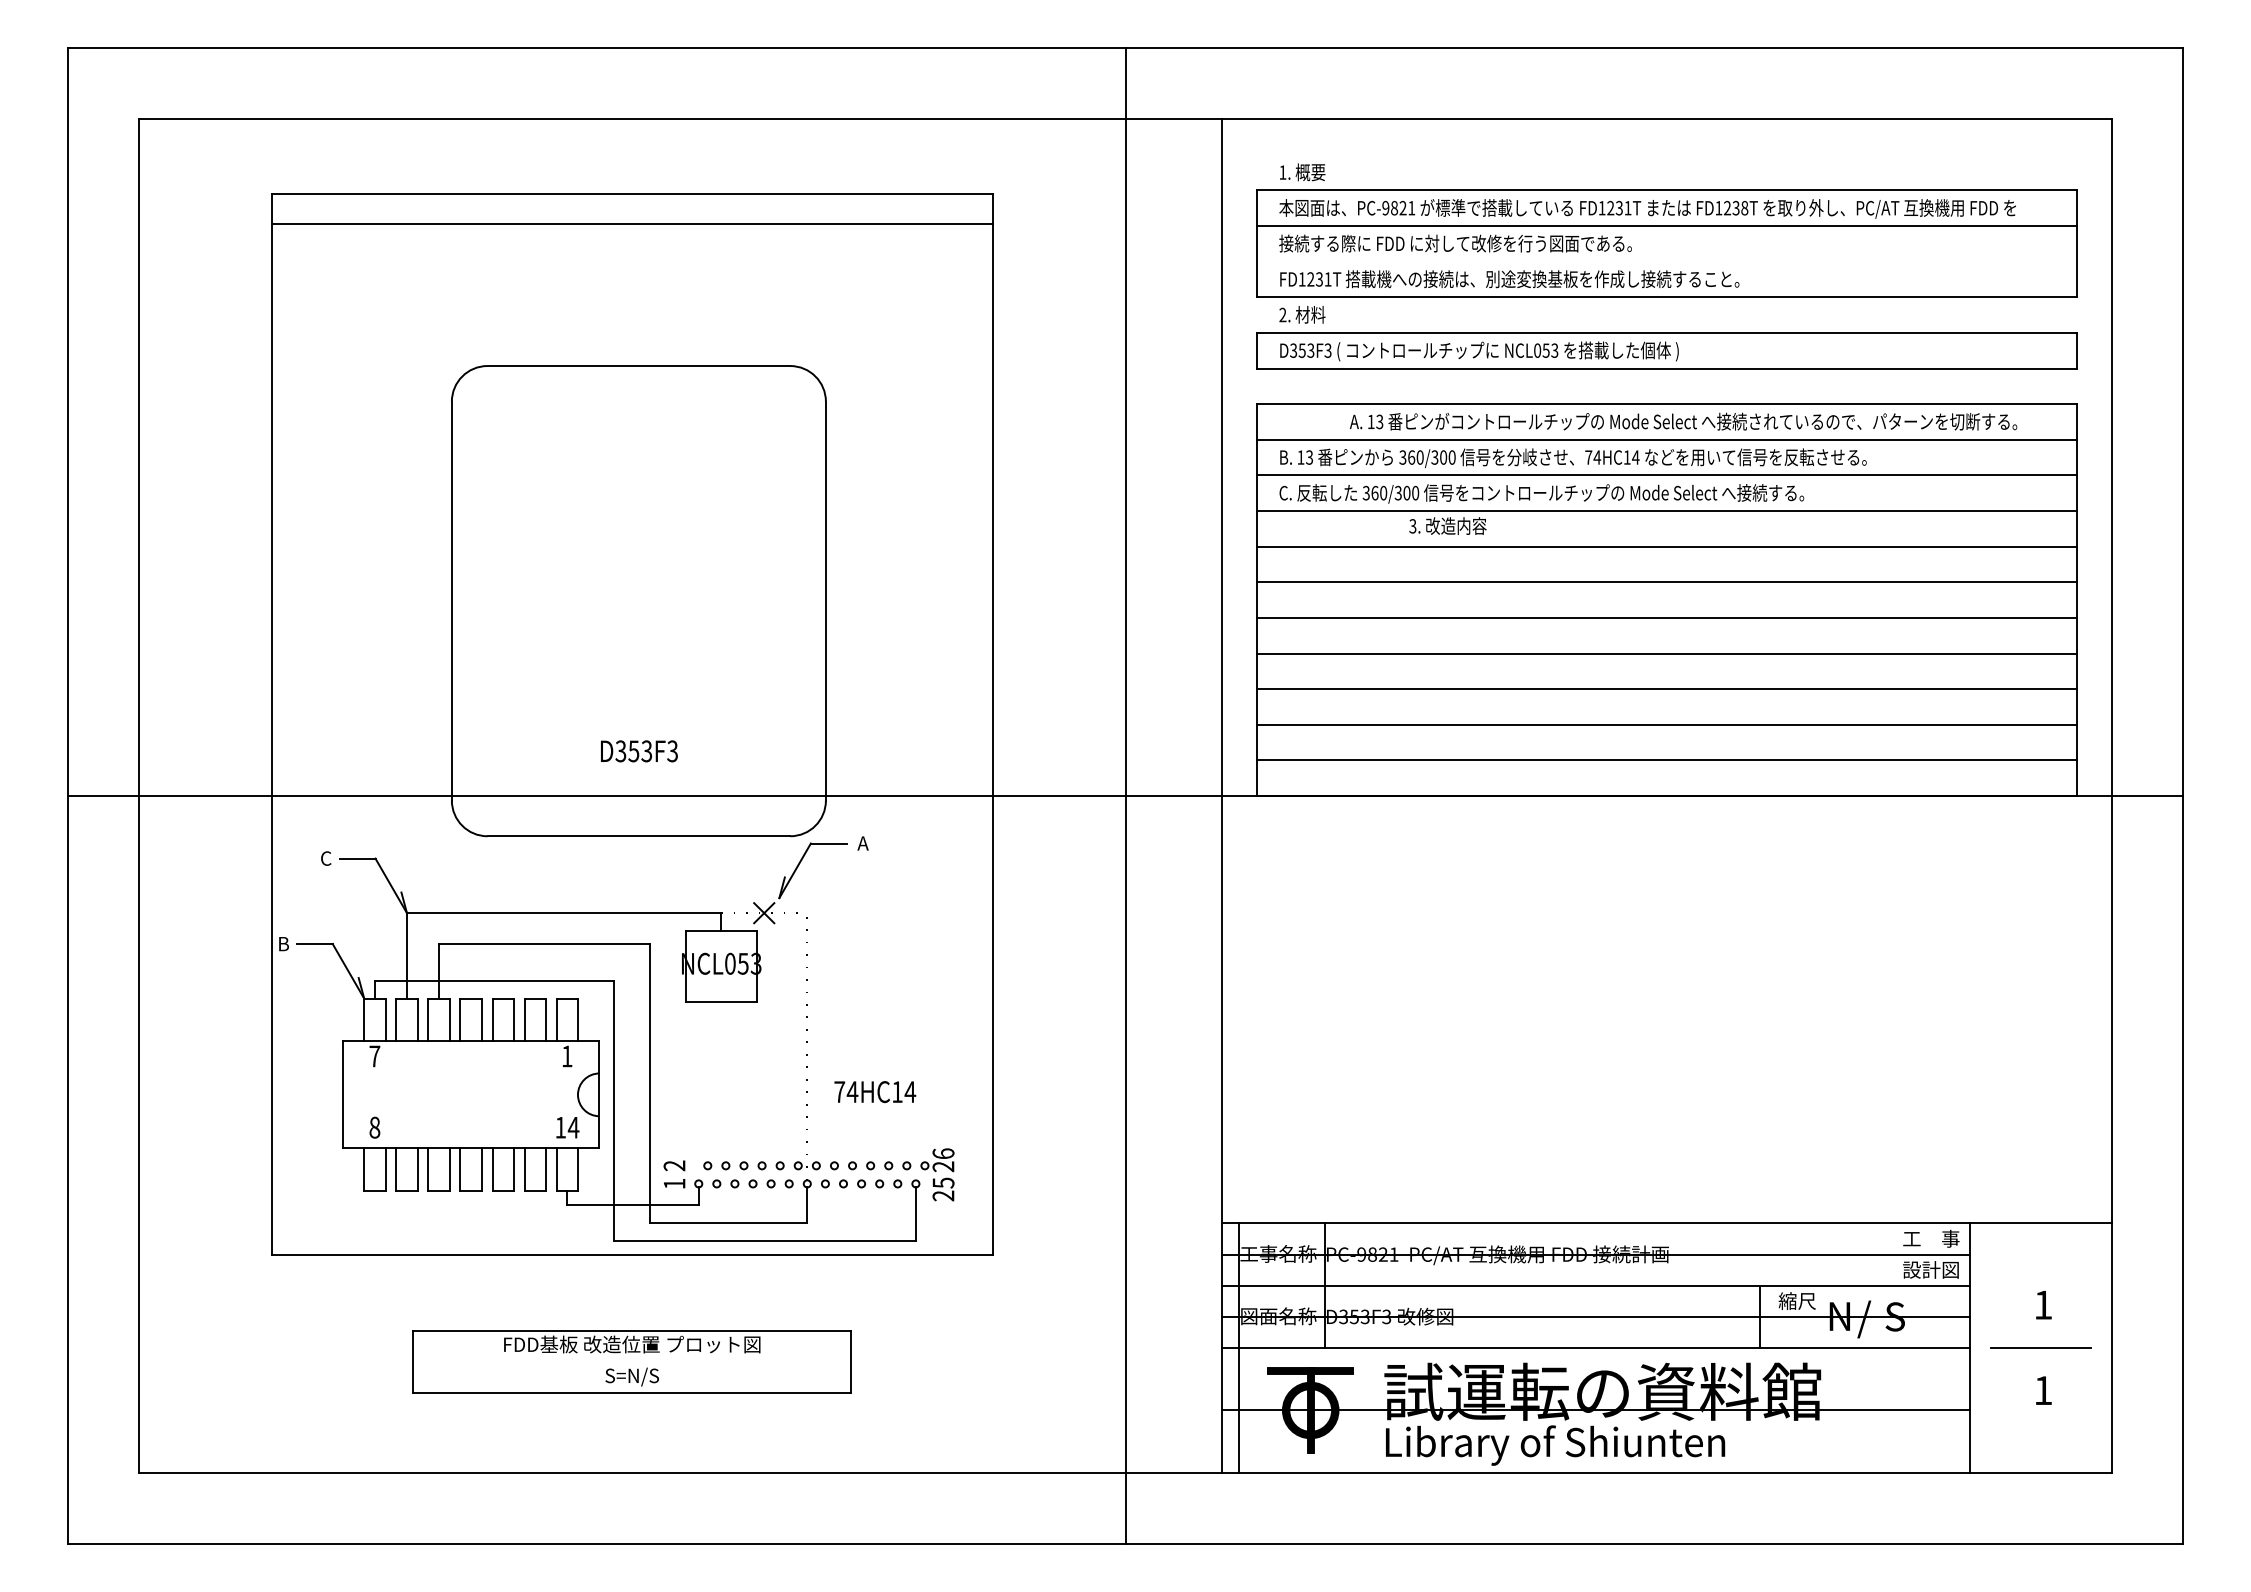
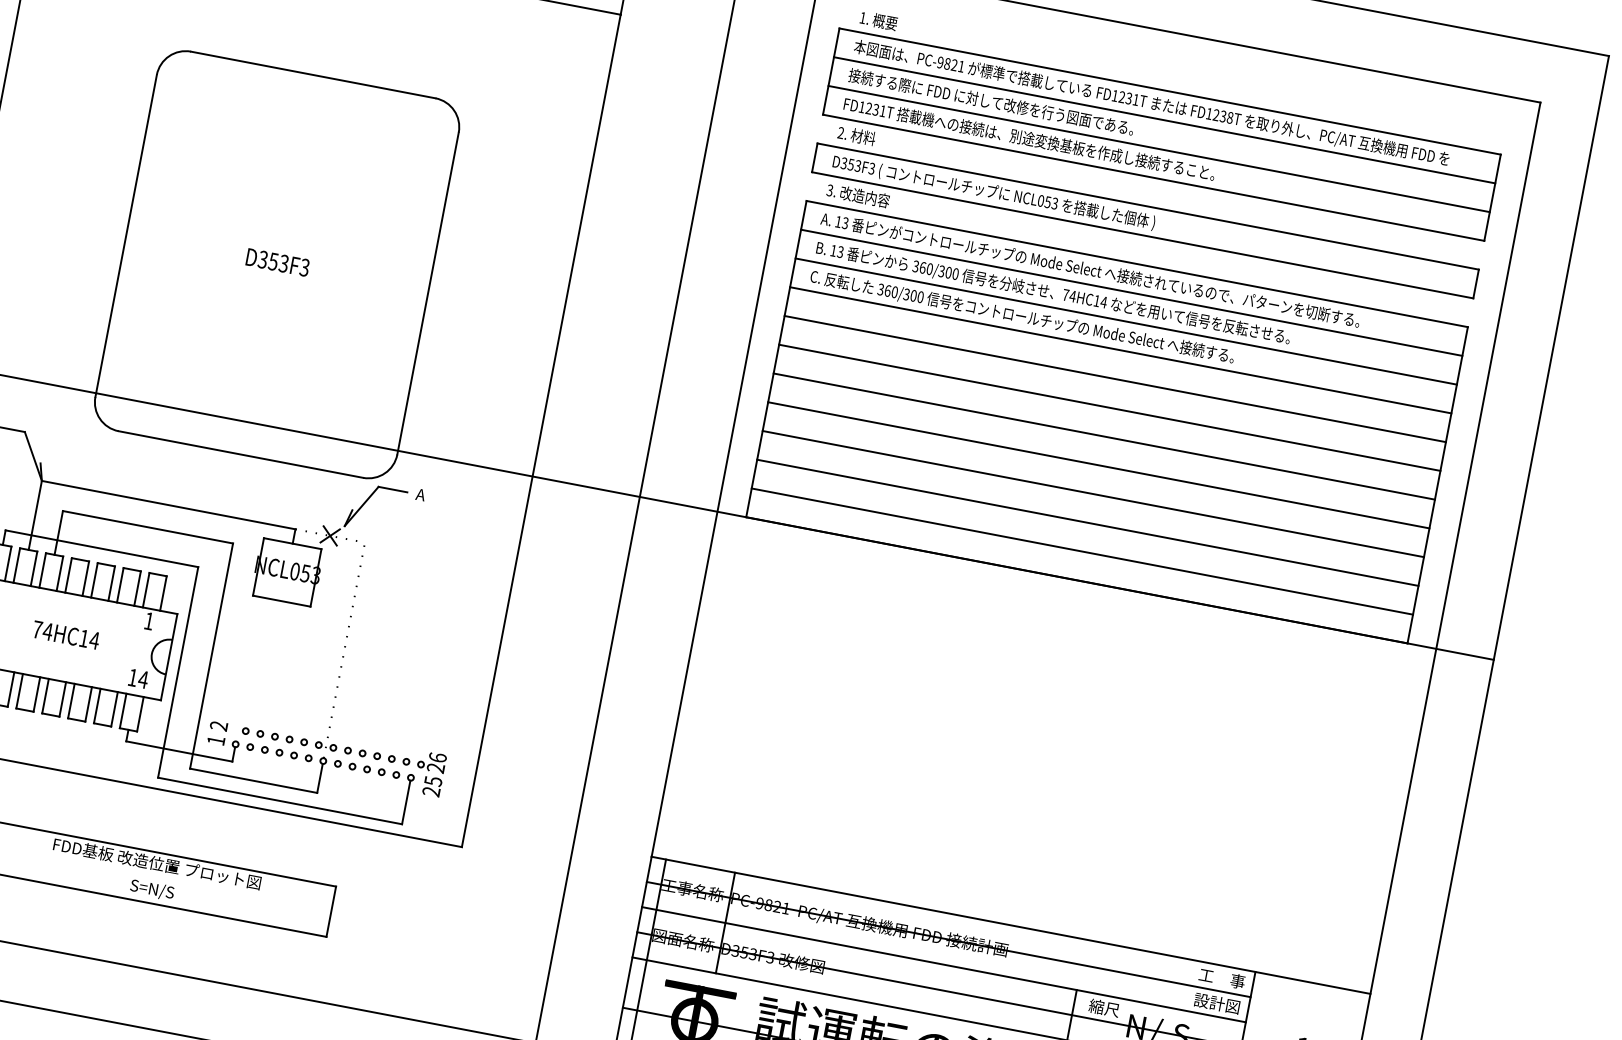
line: (1666, 261) -> (1158, 148), added
text: (1683, 421) -> (1090, 269), moved
text: (1447, 525) -> (858, 195), moved
text: (639, 751) -> (277, 262), moved
text: (875, 1092) -> (66, 635), moved

